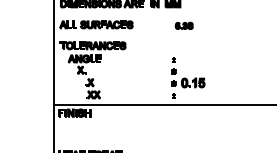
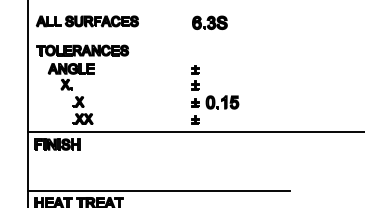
part: (184, 25) -> (210, 22), size x1.43
line: (147, 146) -> (158, 191), added

